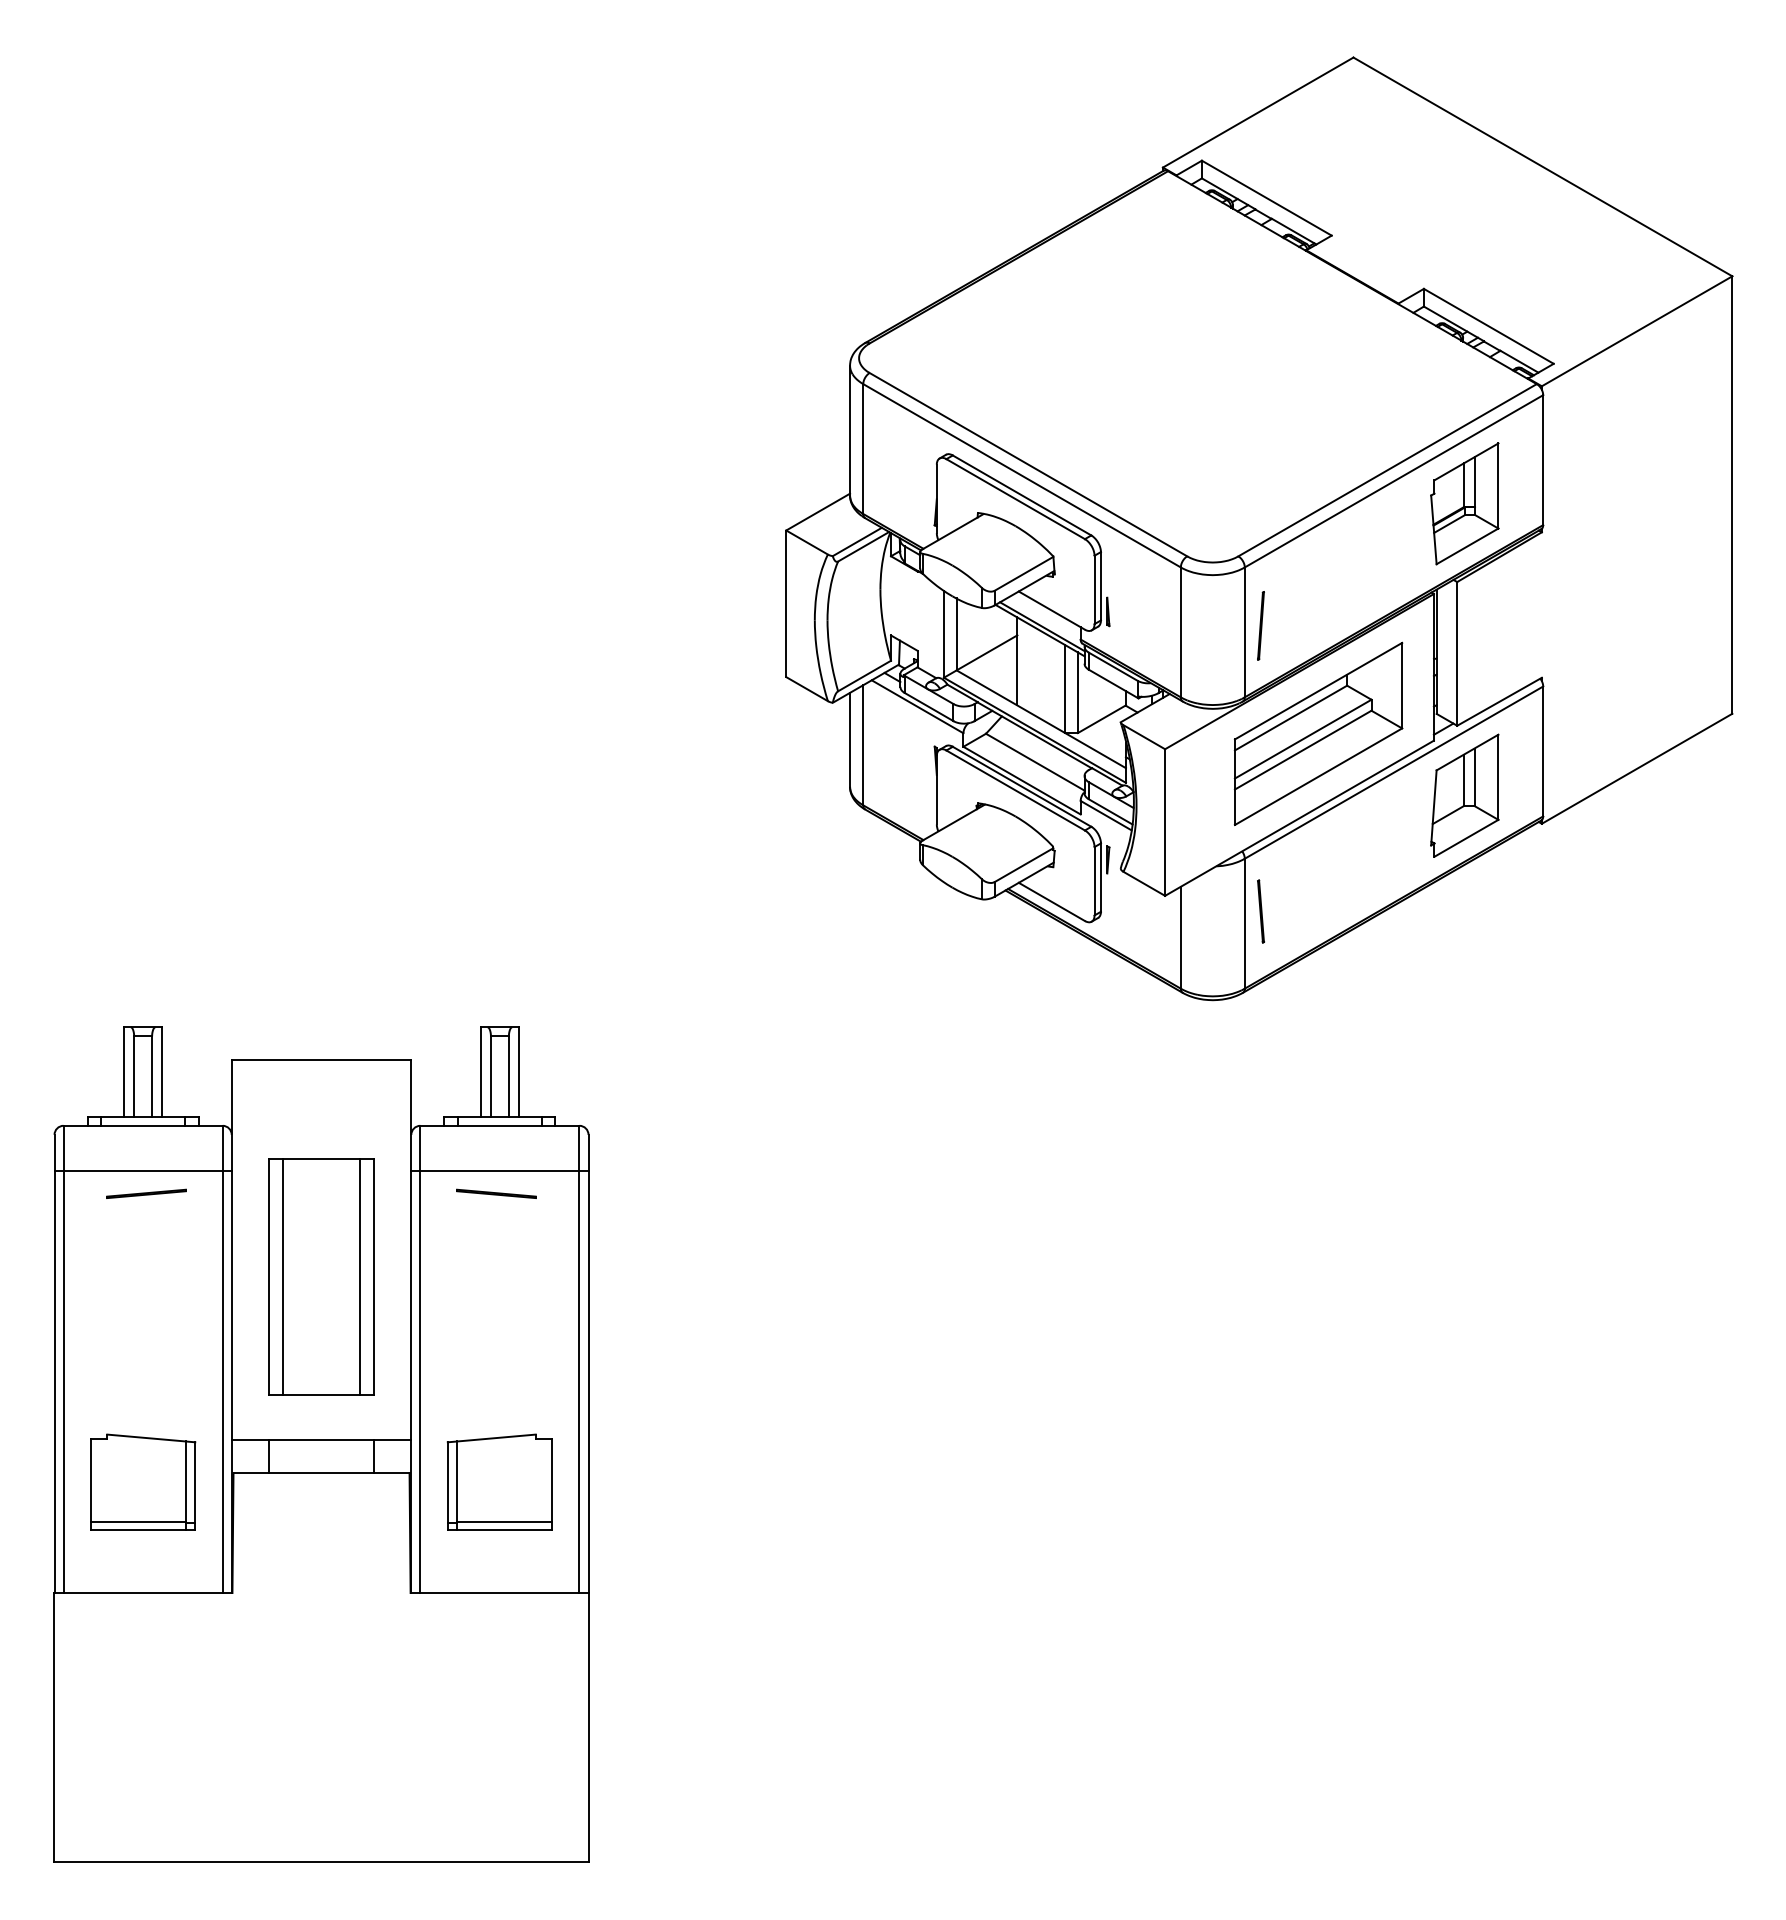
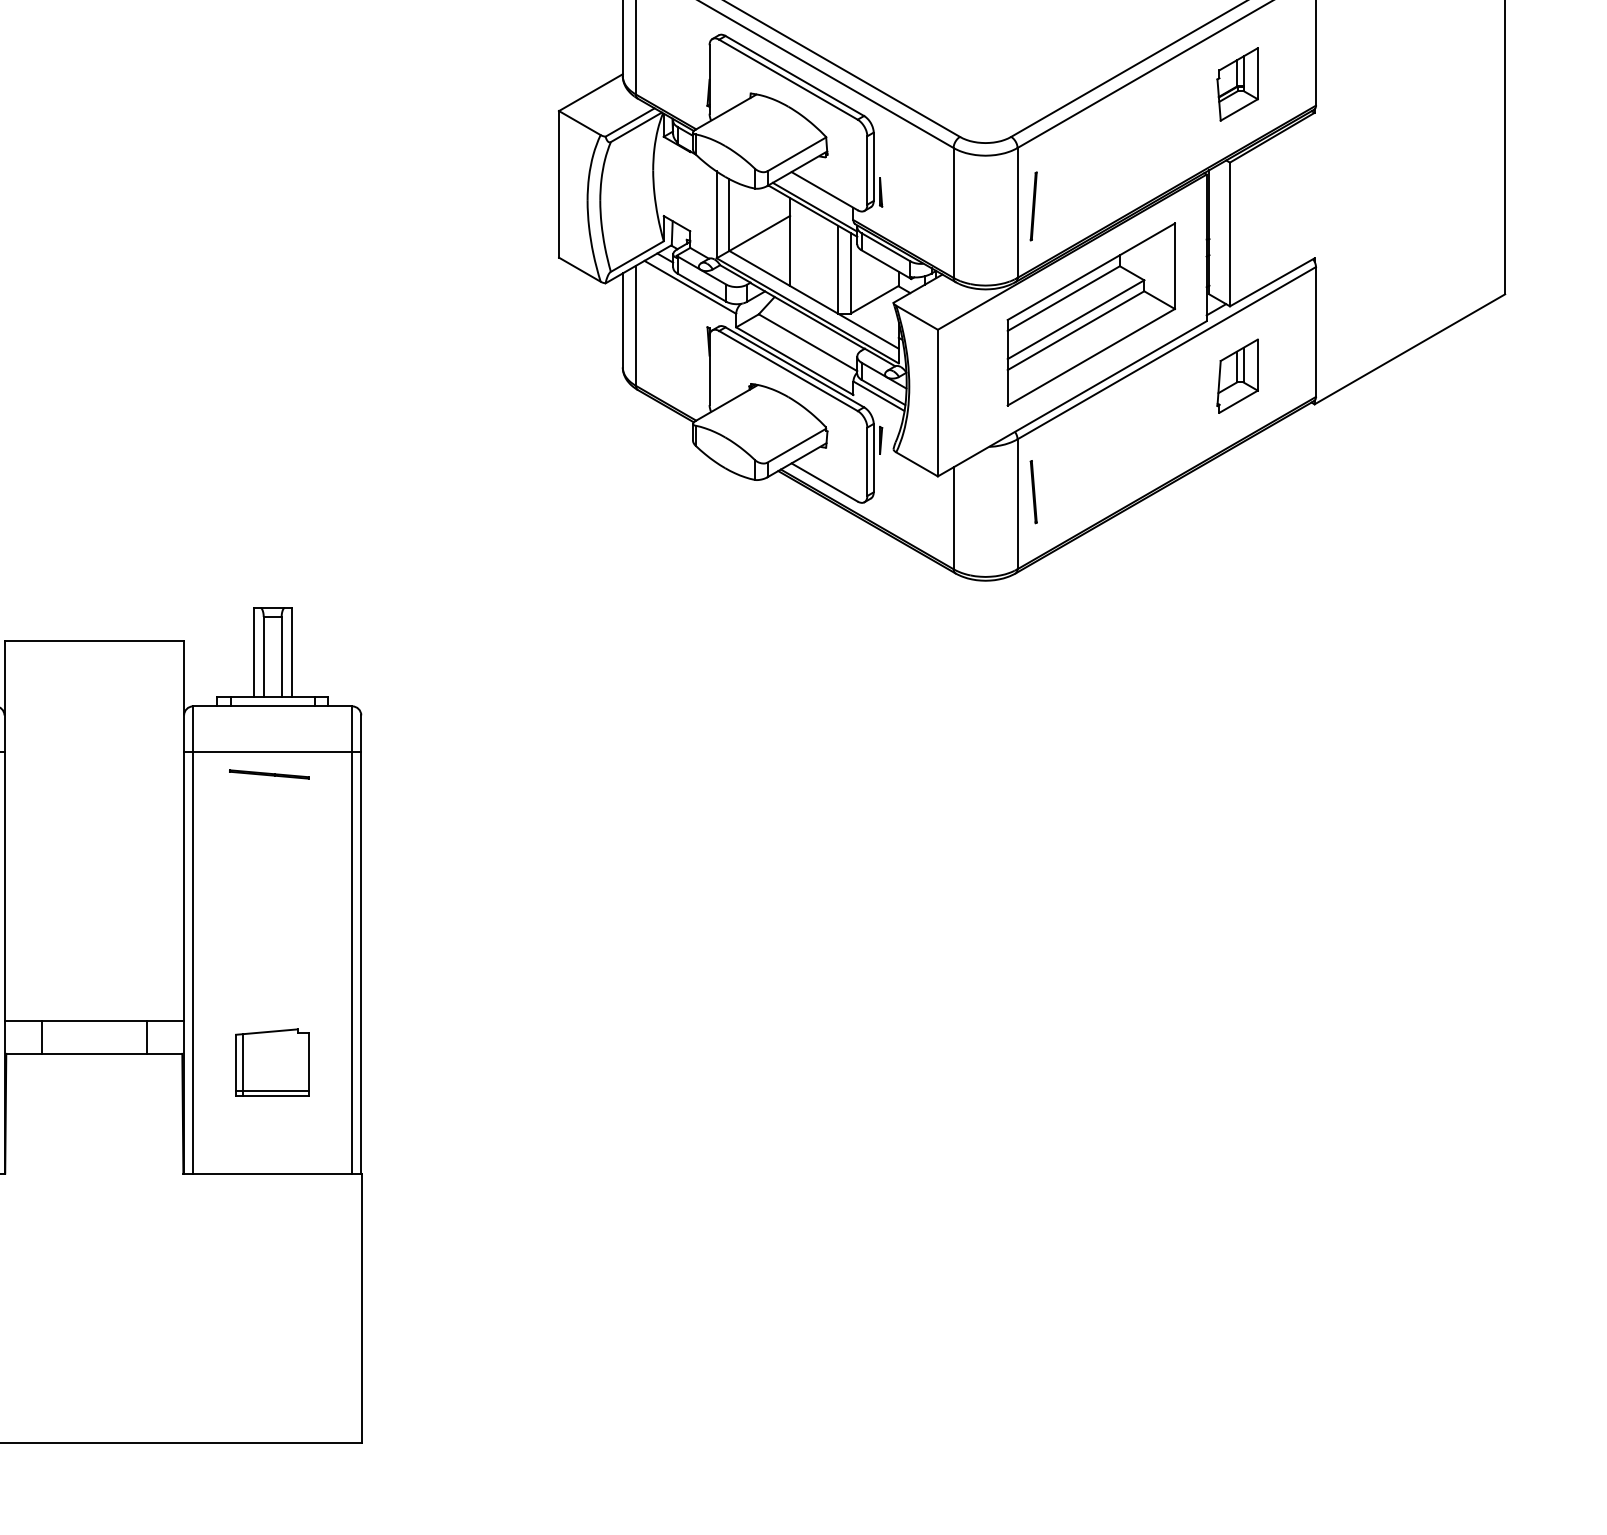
part: (1464, 503) -> (1237, 84), size x0.6
part: (1464, 795) -> (1237, 376), size x0.6
part: (321, 1276) -> (94, 857), removed
part: (499, 1481) -> (272, 1062), size x0.7

